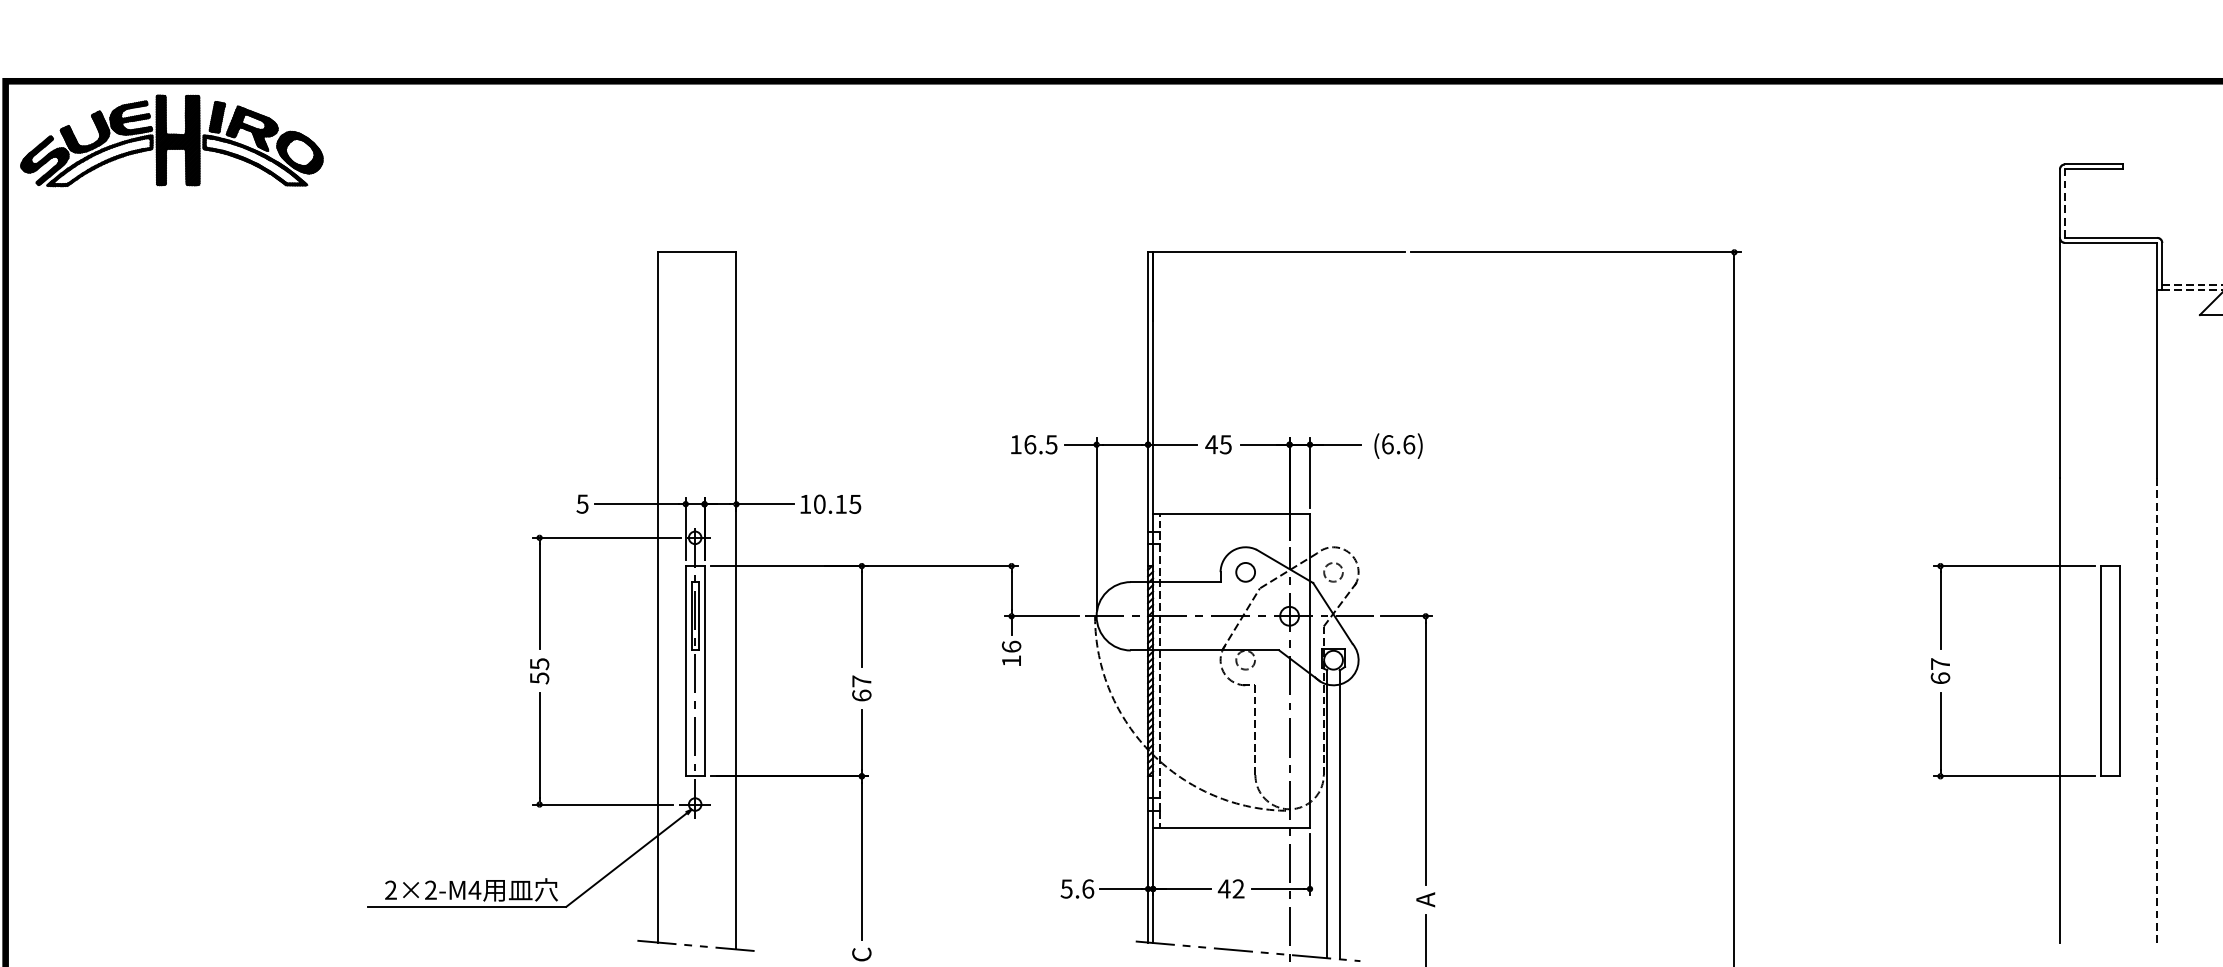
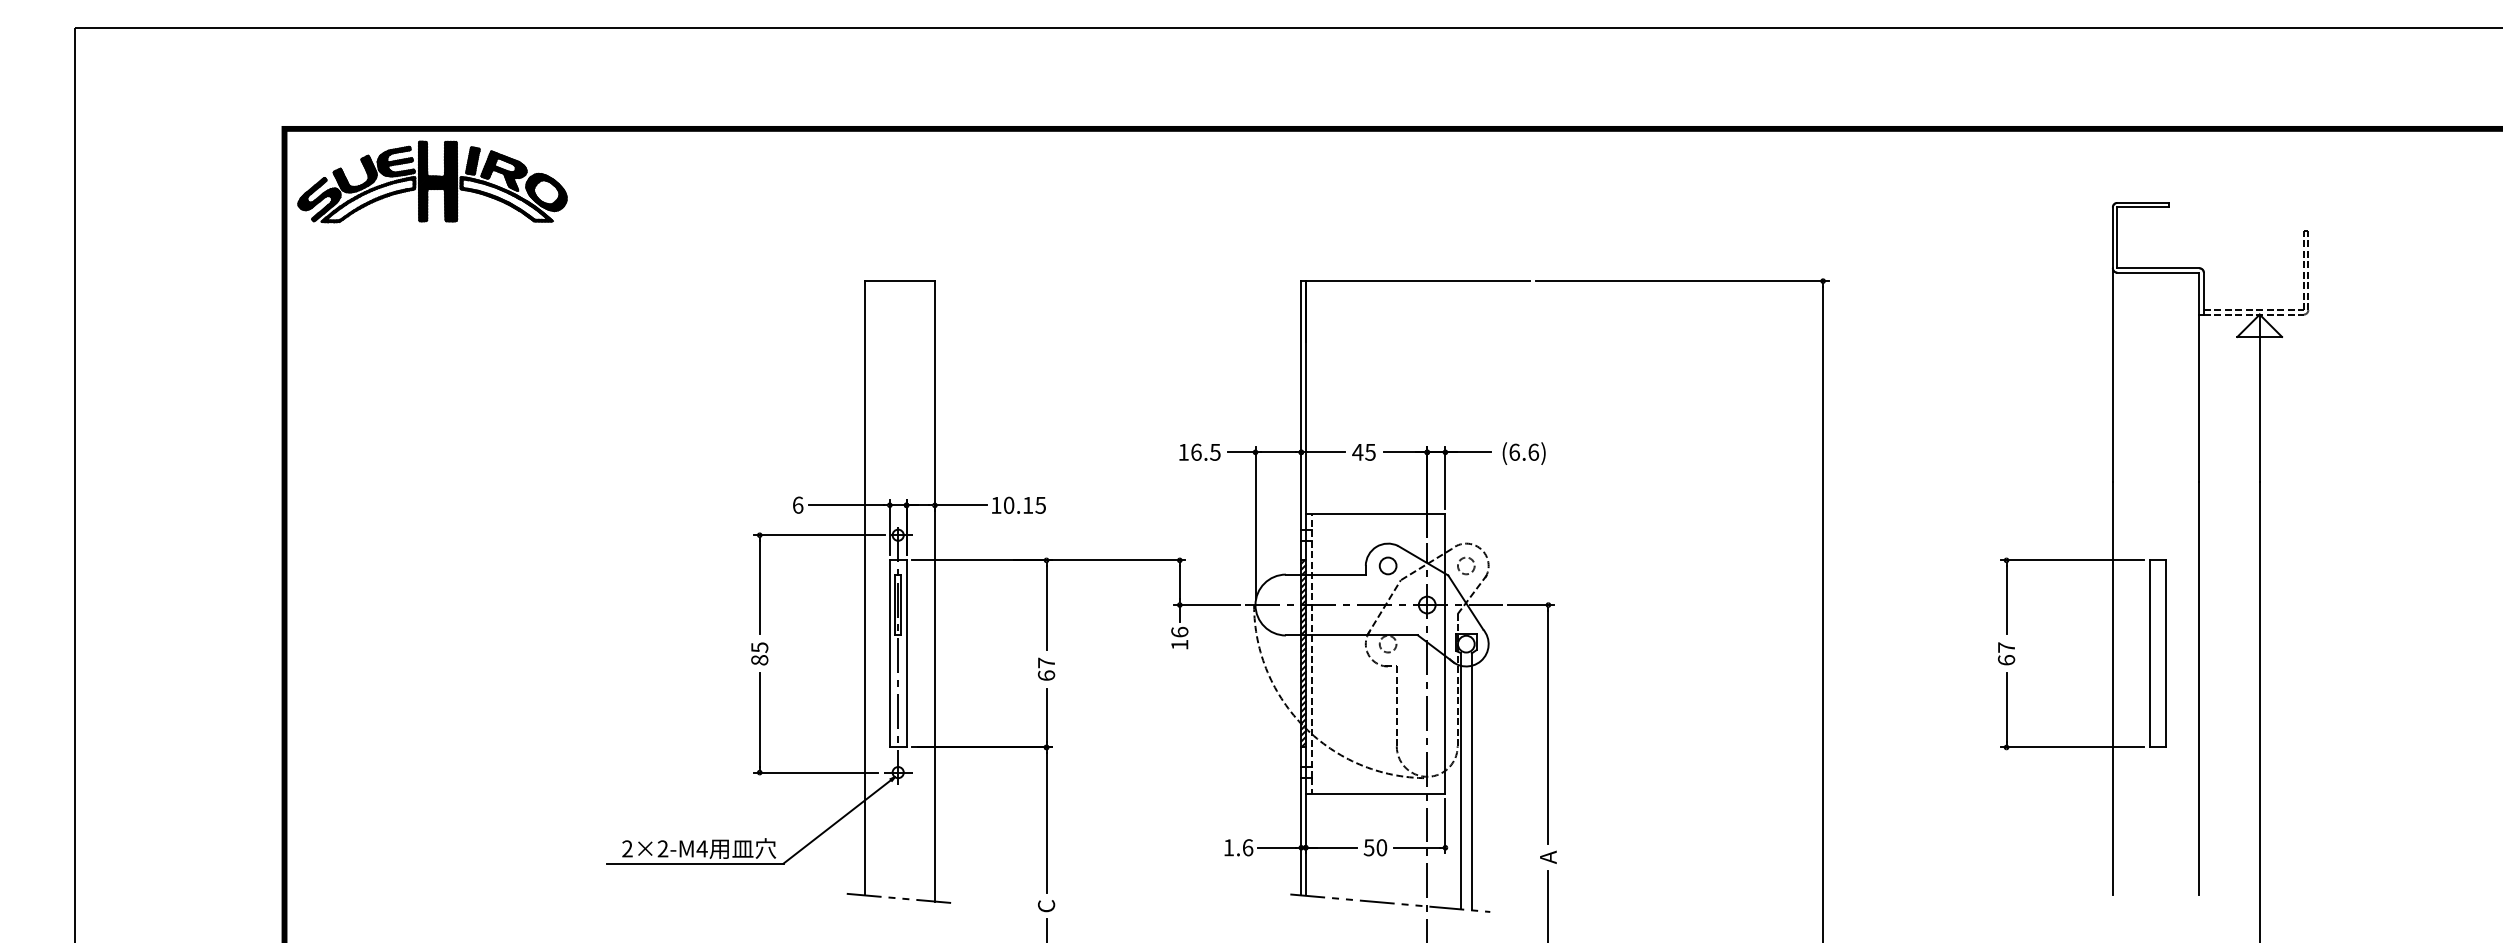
line: (2065, 203) -> (2117, 237), dashed -> solid
text: (582, 503) -> (797, 504), 5 -> 6
text: (539, 678) -> (759, 660), 55 -> 85
line: (2157, 710) -> (2199, 688), dashed -> solid
text: (1066, 888) -> (1228, 847), 5.6 -> 1.6
text: (1231, 888) -> (1375, 847), 42 -> 50

